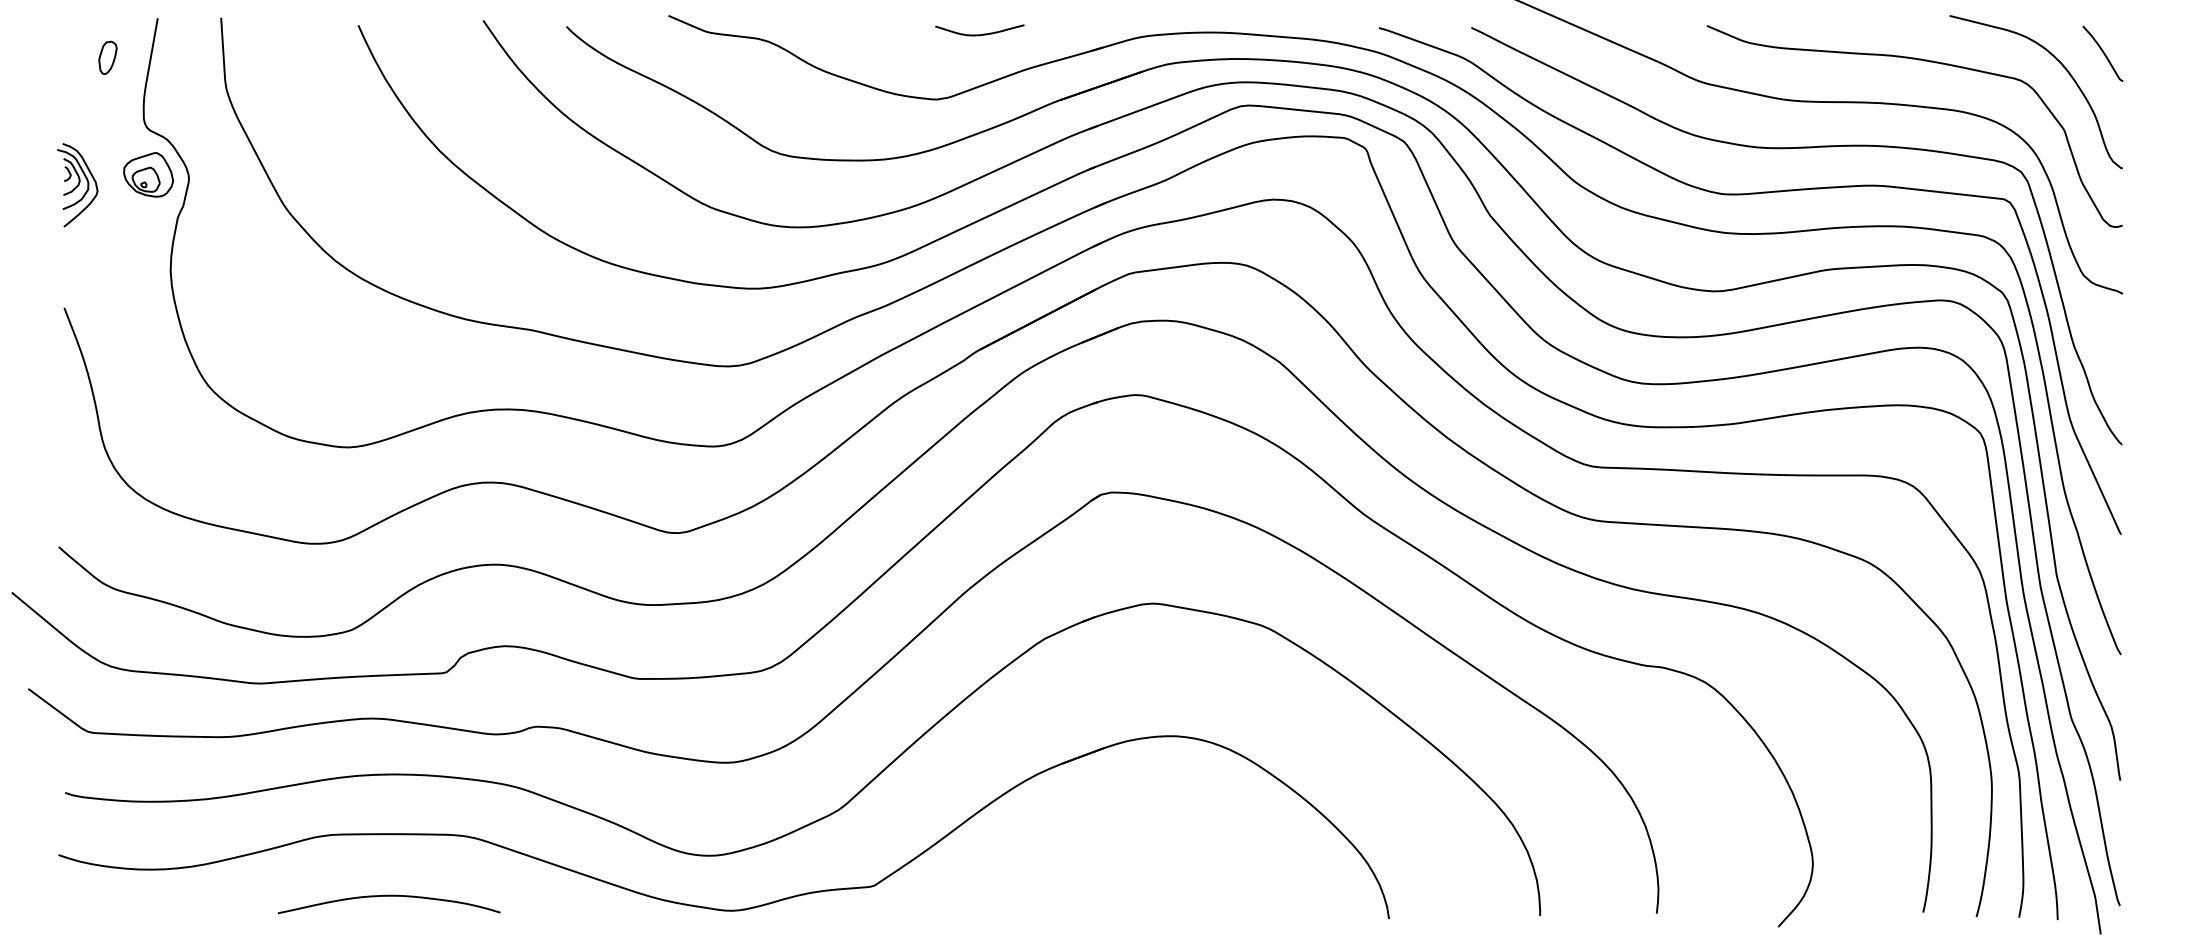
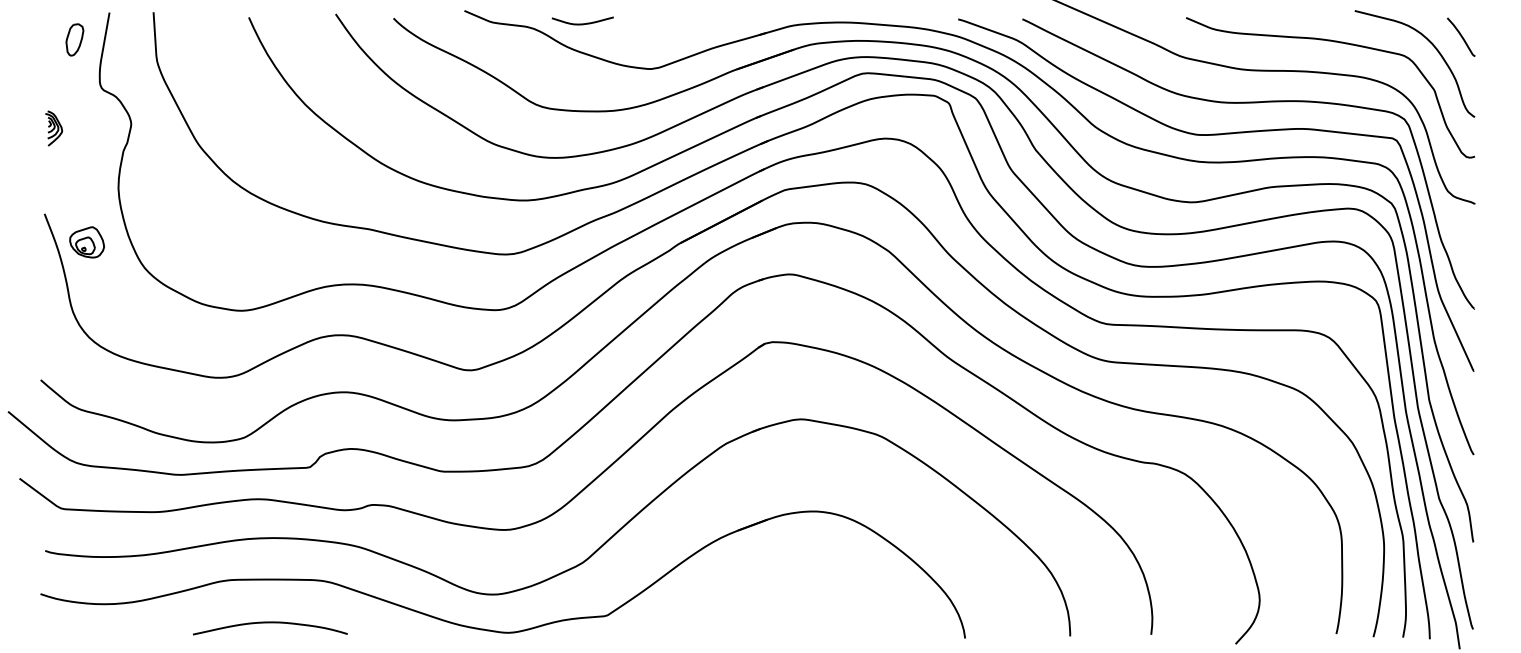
curve: (979, 33) -> (582, 23), moved
part: (107, 58) -> (74, 40), size x1.4
part: (147, 175) -> (86, 242), moved
part: (77, 185) -> (53, 128), size x0.6

